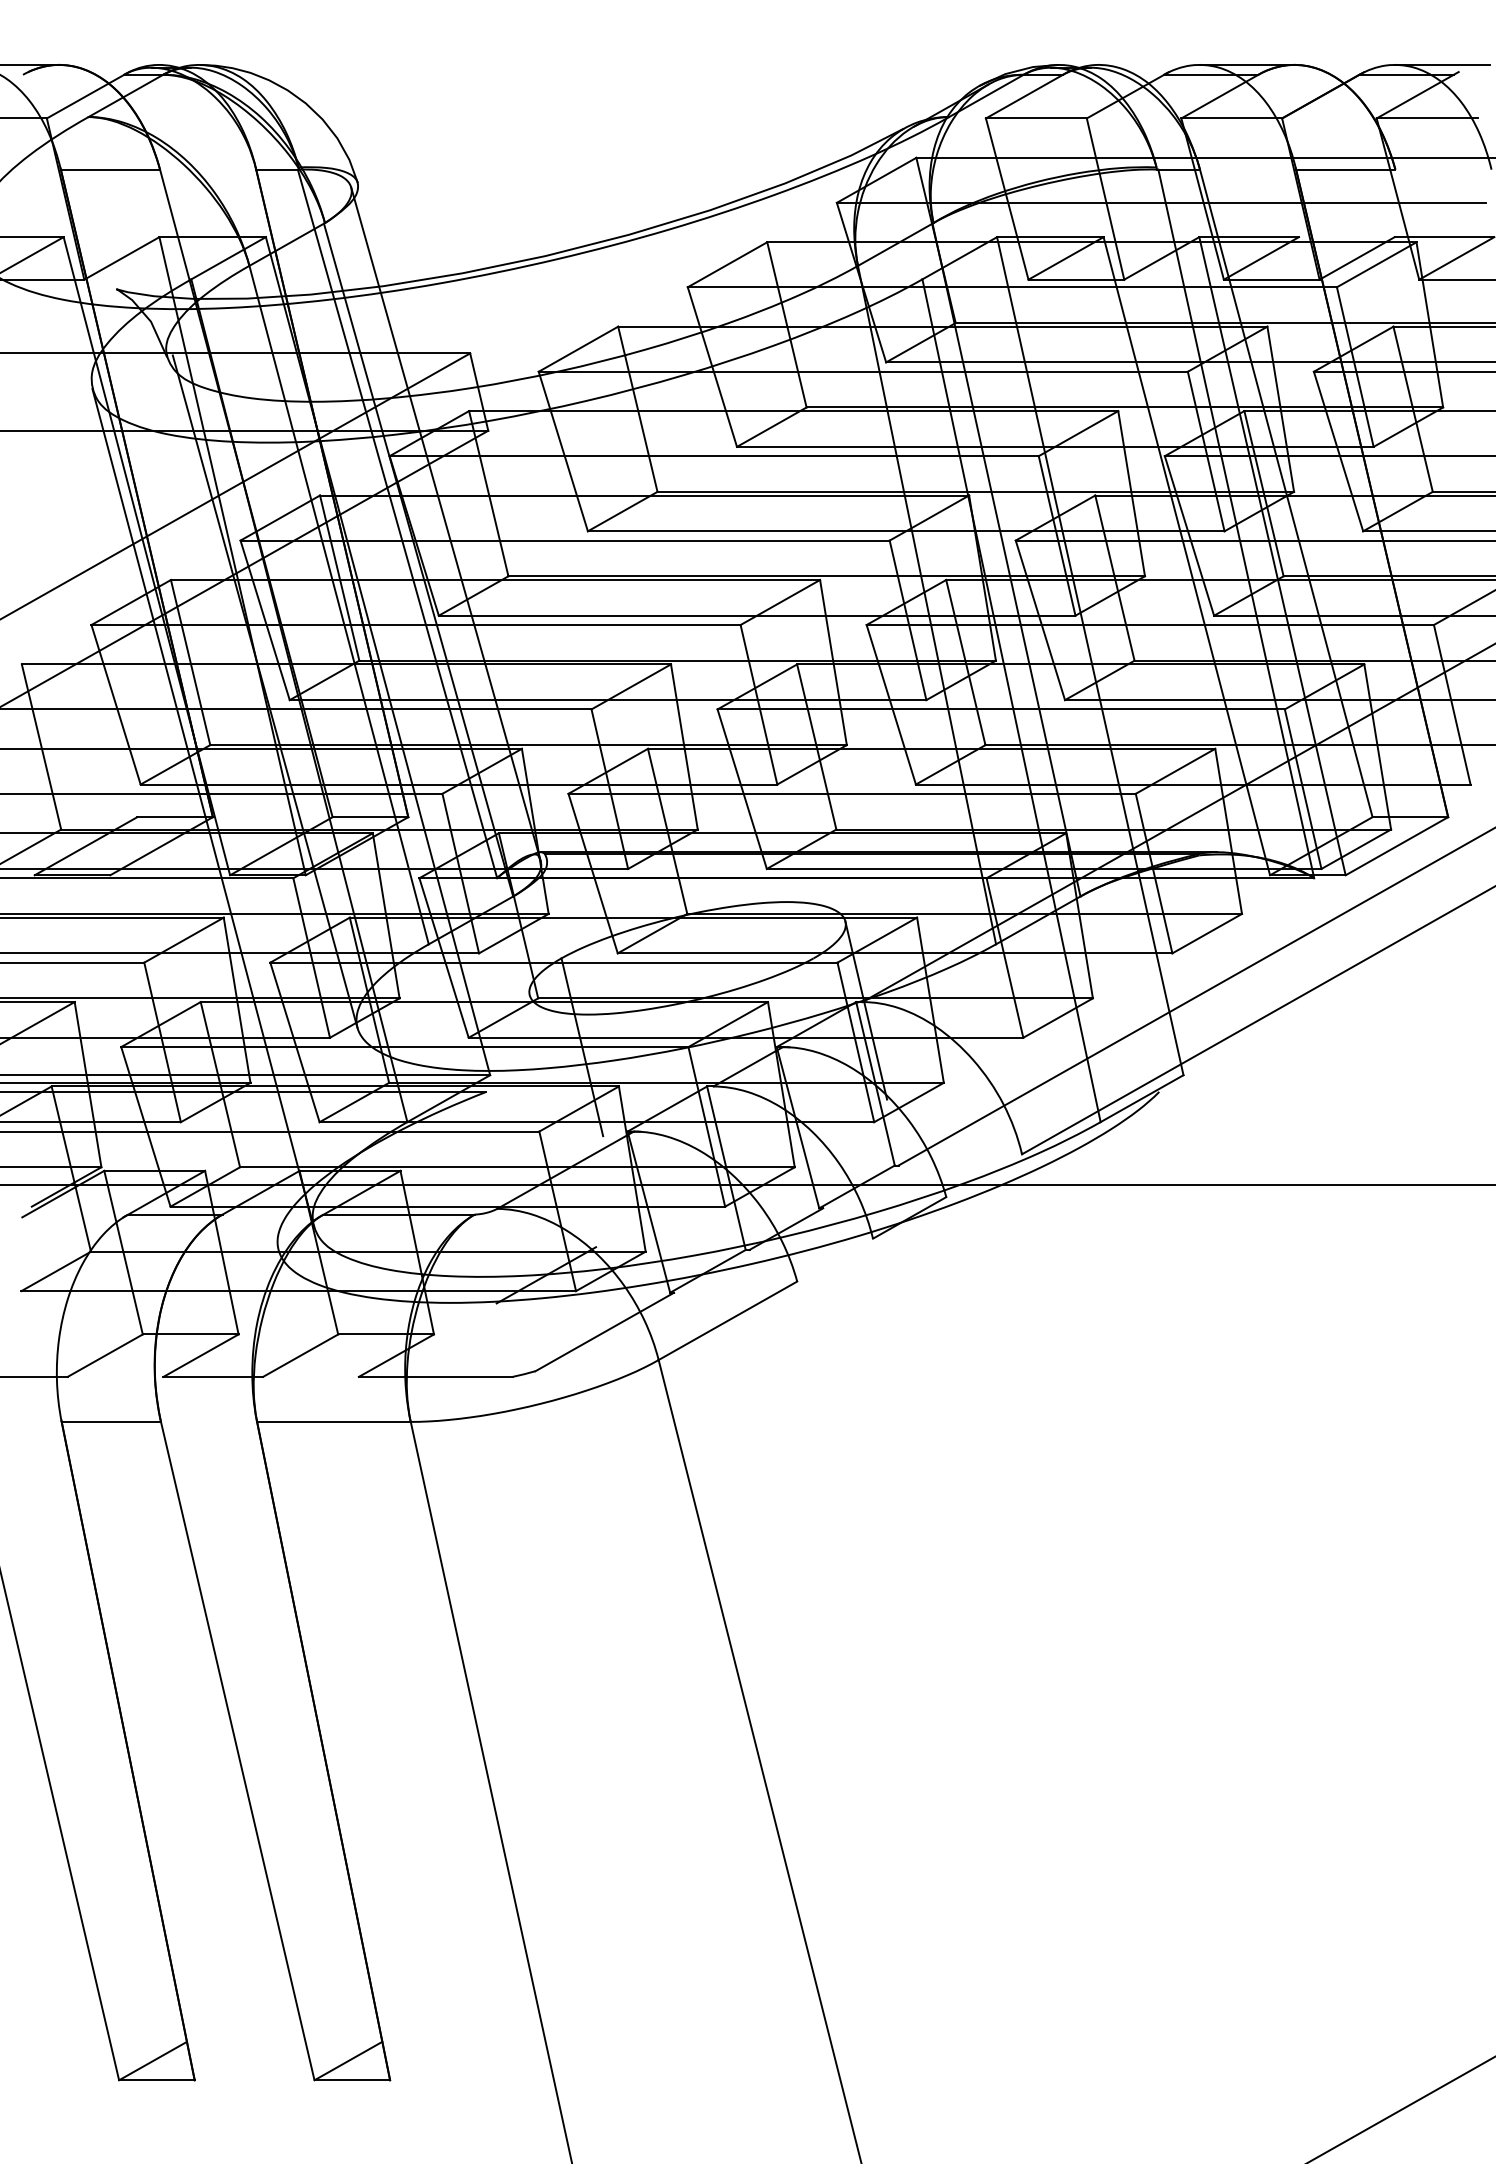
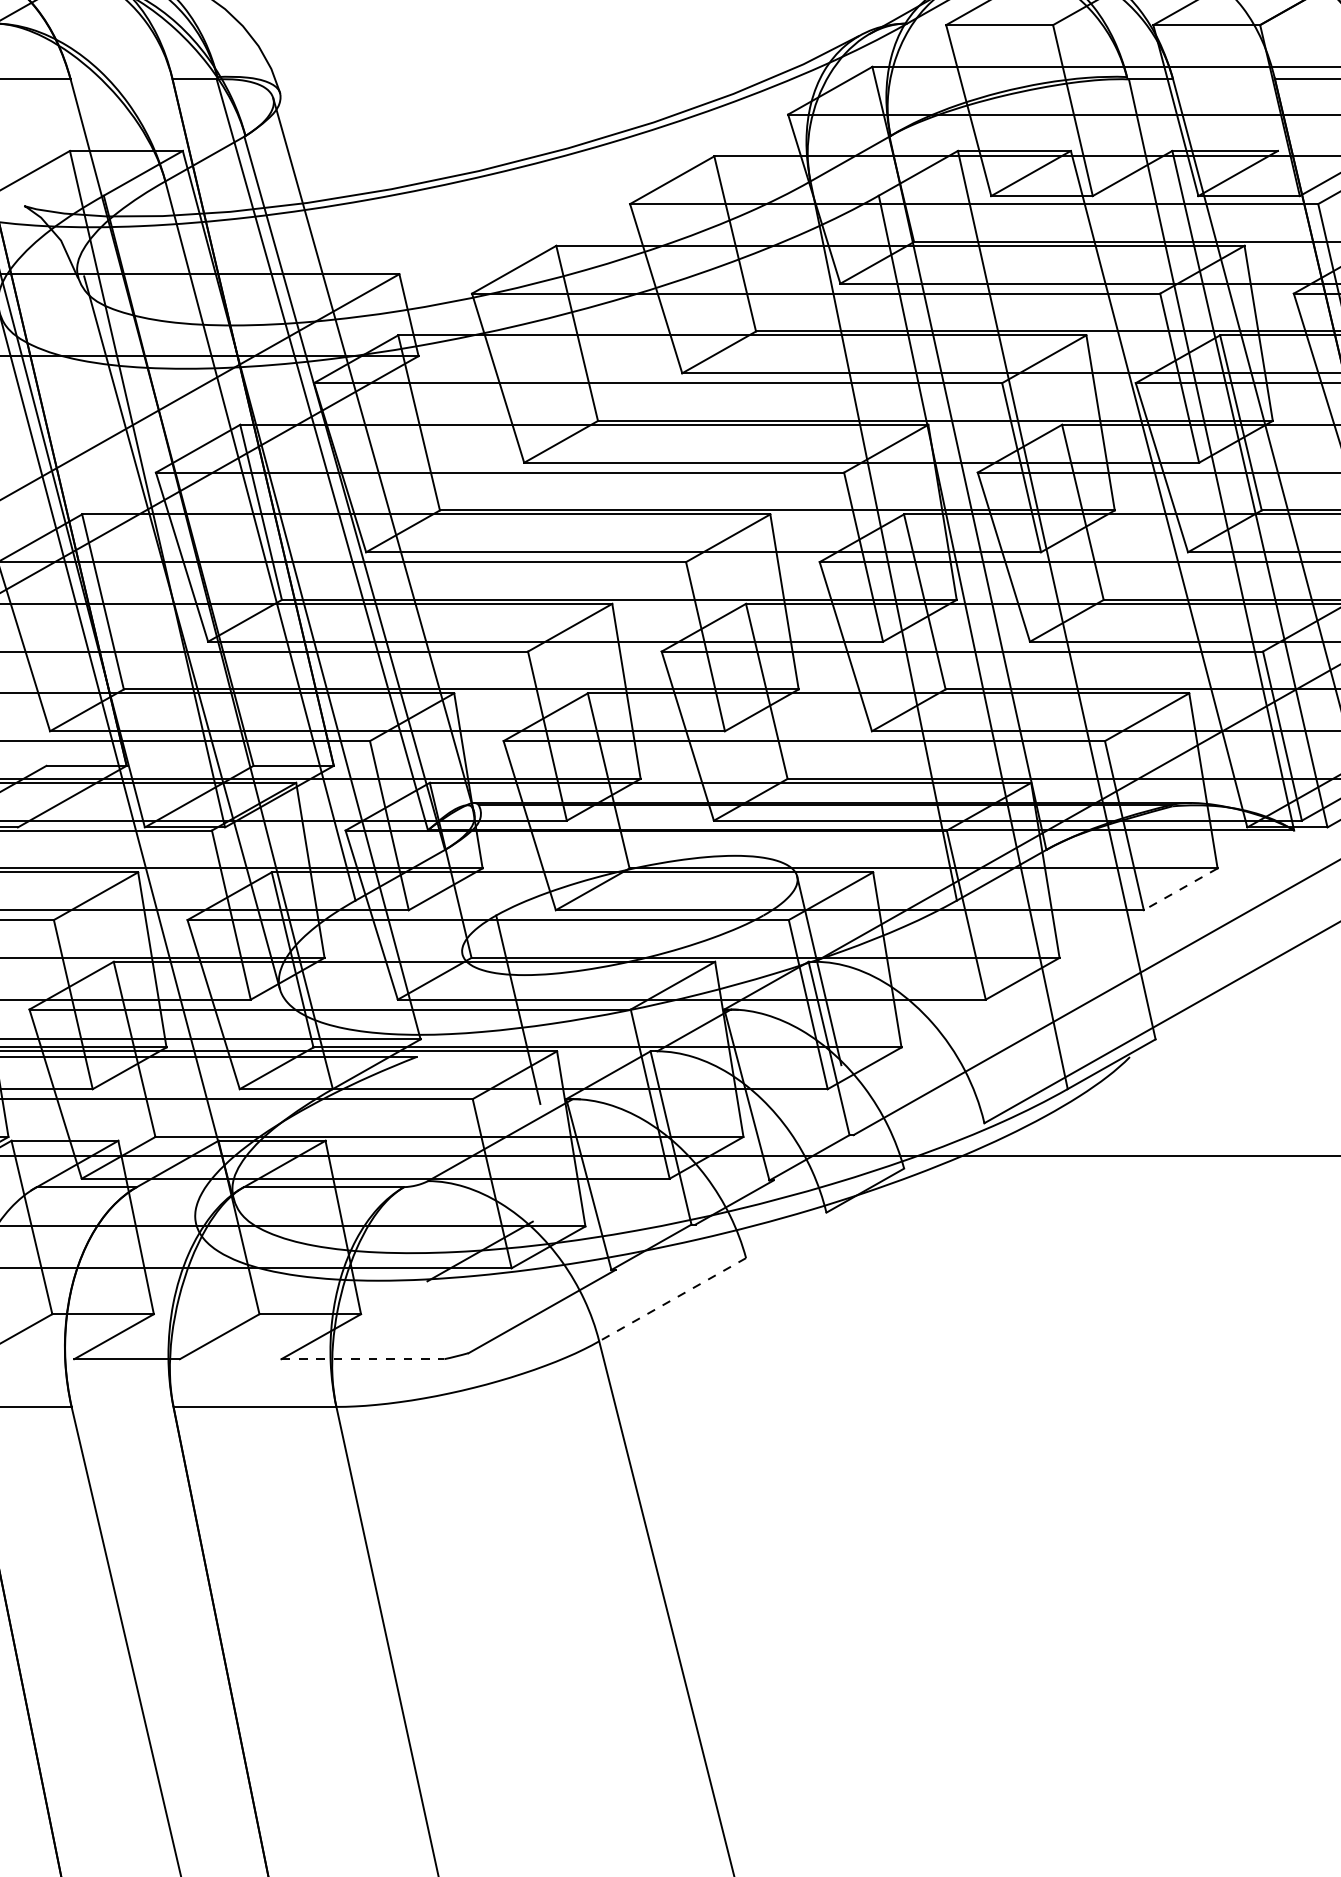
line: (1207, 933) -> (1181, 889), solid -> dashed
line: (727, 1320) -> (672, 1299), solid -> dashed
line: (435, 1376) -> (362, 1358), solid -> dashed

